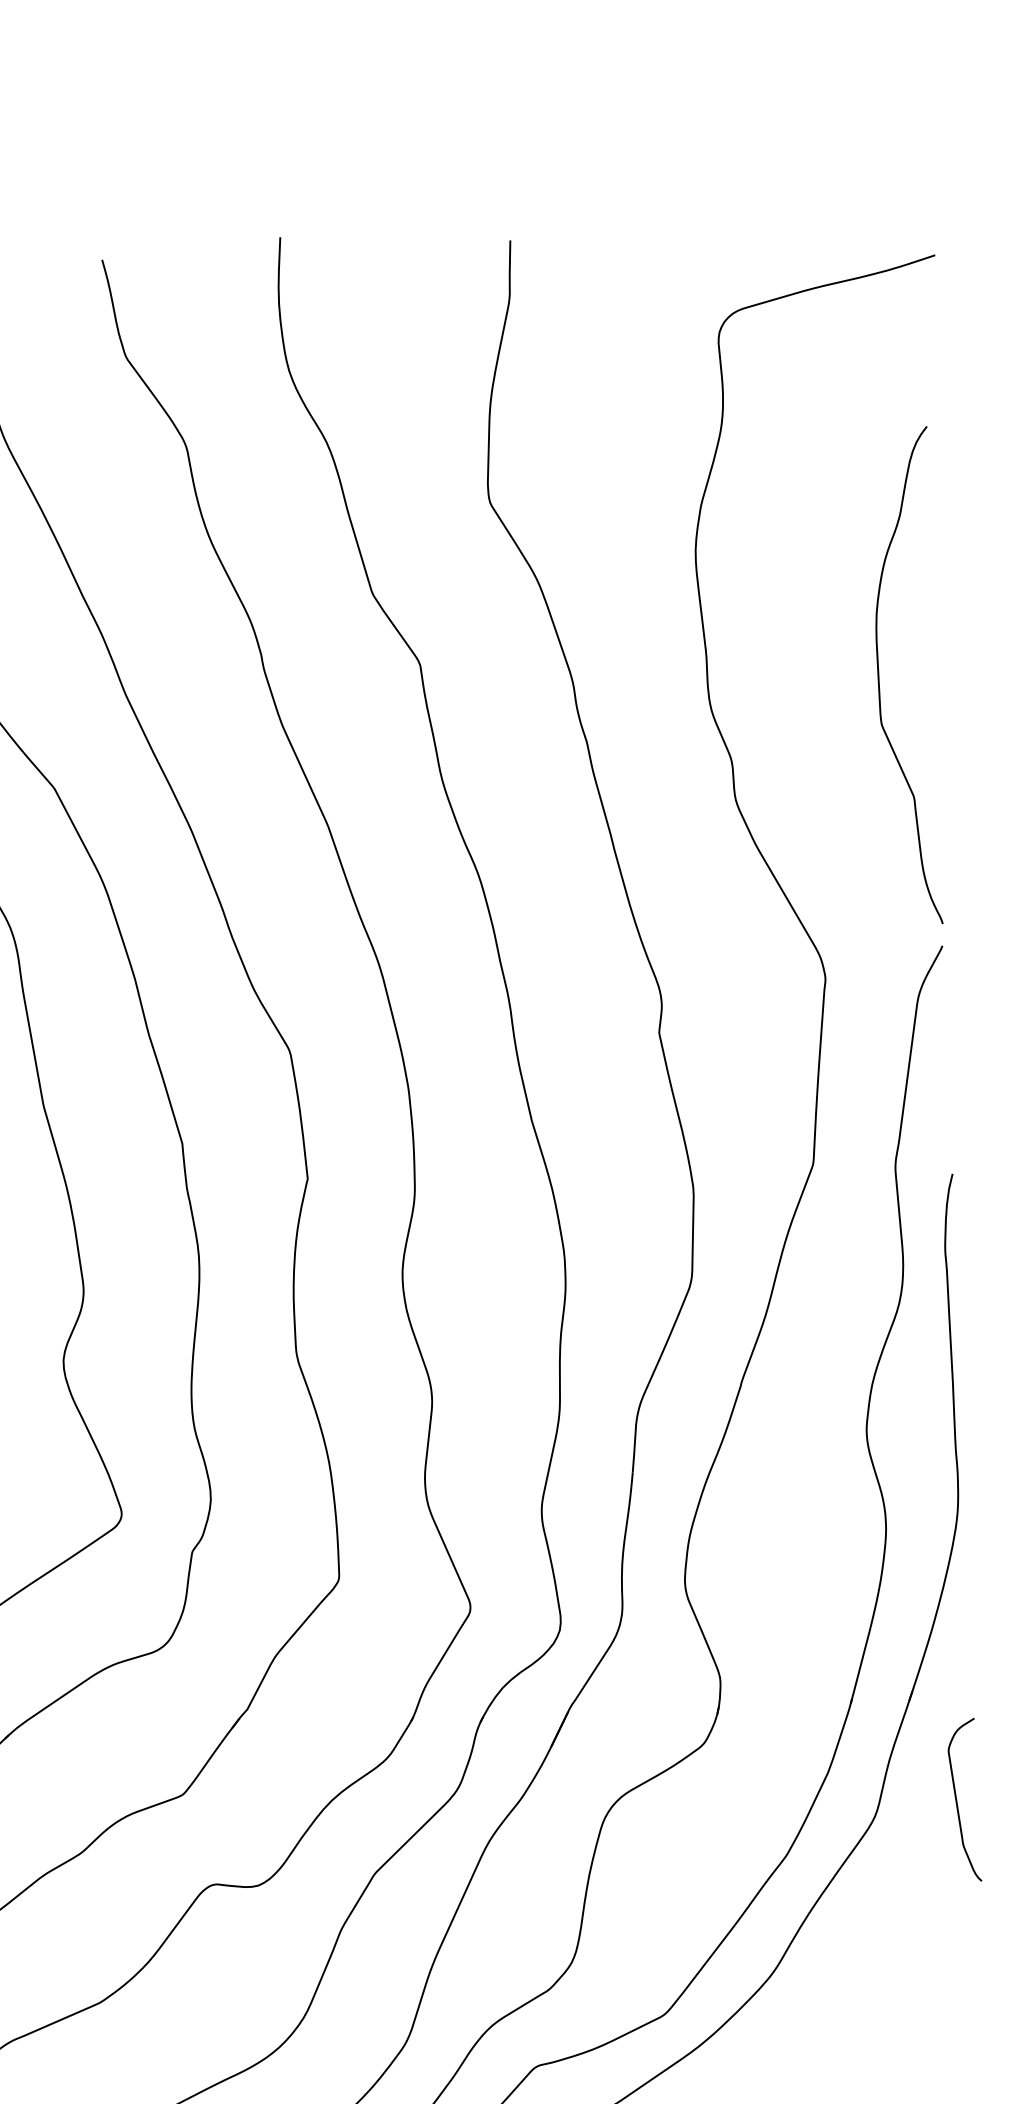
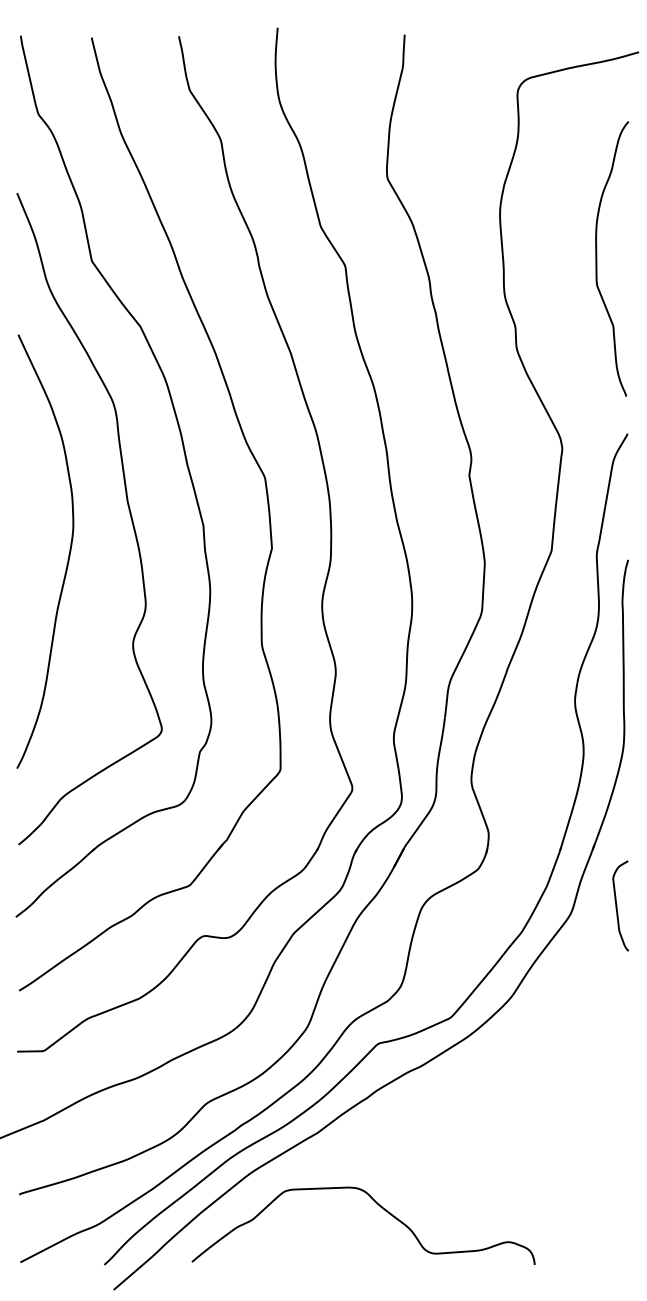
curve: (880, 676) -> (597, 258), moved

